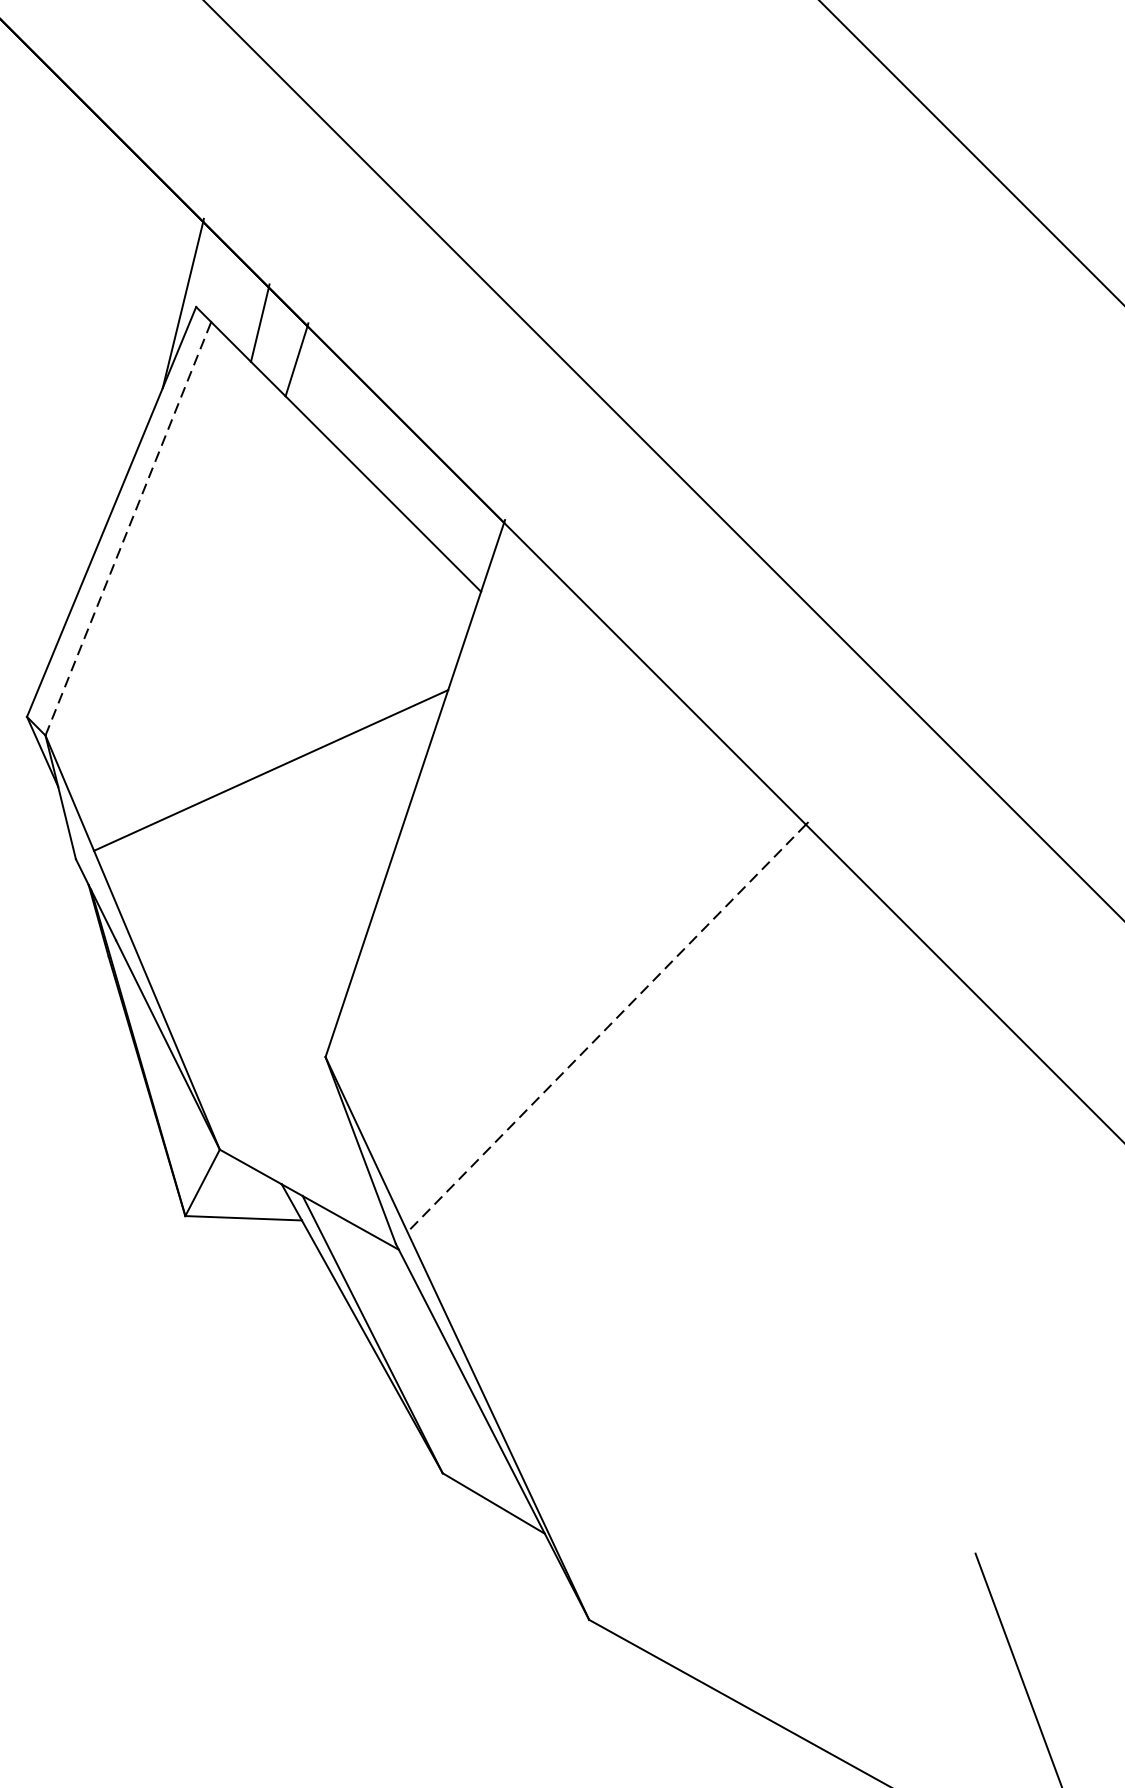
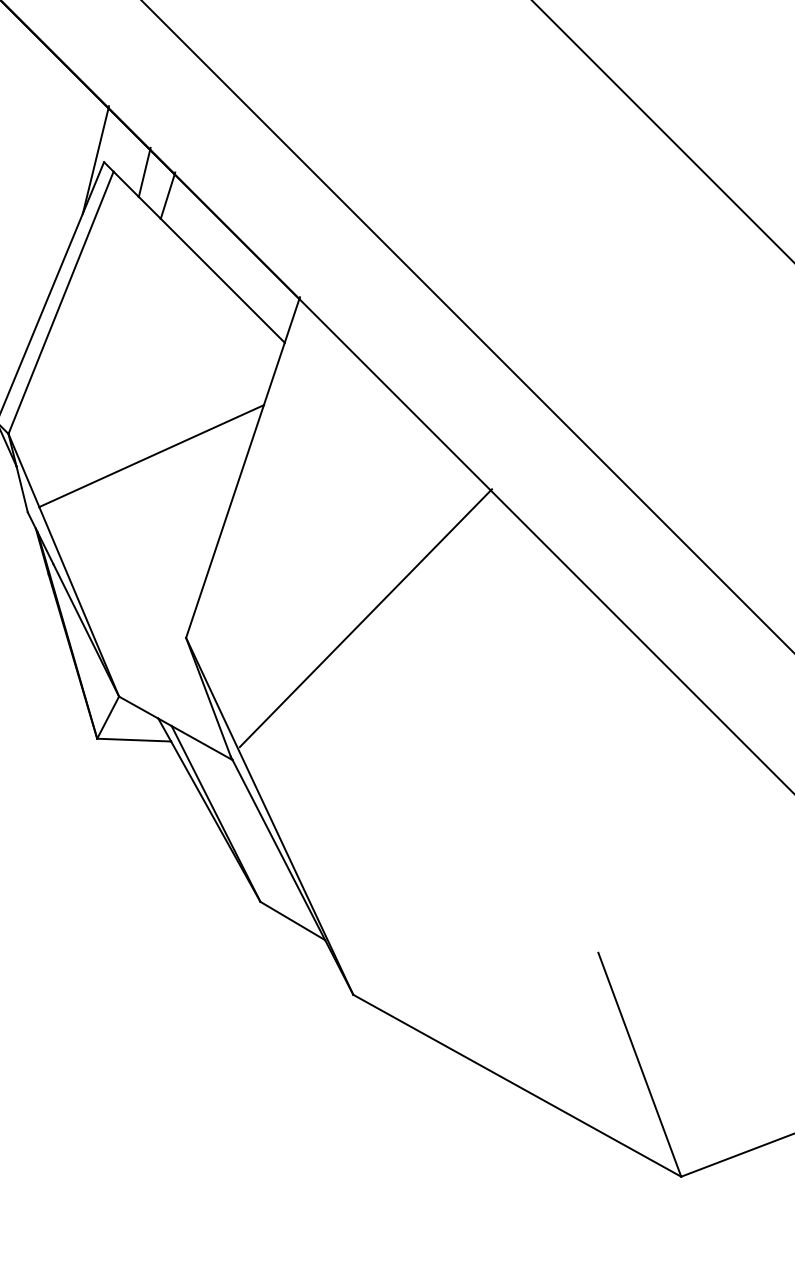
line: (129, 528) -> (61, 302), dashed -> solid
line: (608, 1026) -> (365, 618), dashed -> solid

